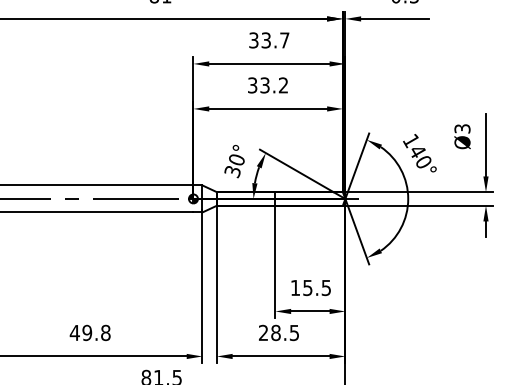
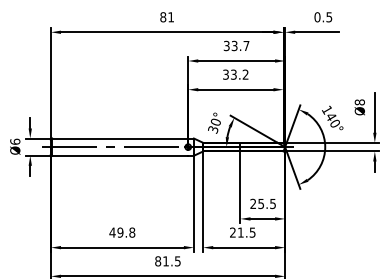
text: (461, 128) -> (359, 102), Ø3 -> Ø8
text: (295, 287) -> (253, 203), 15.5 -> 25.5
text: (275, 332) -> (240, 232), 28.5 -> 21.5

